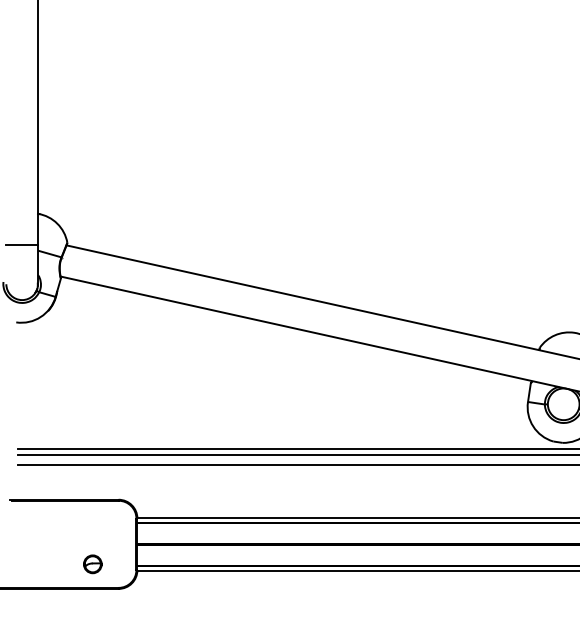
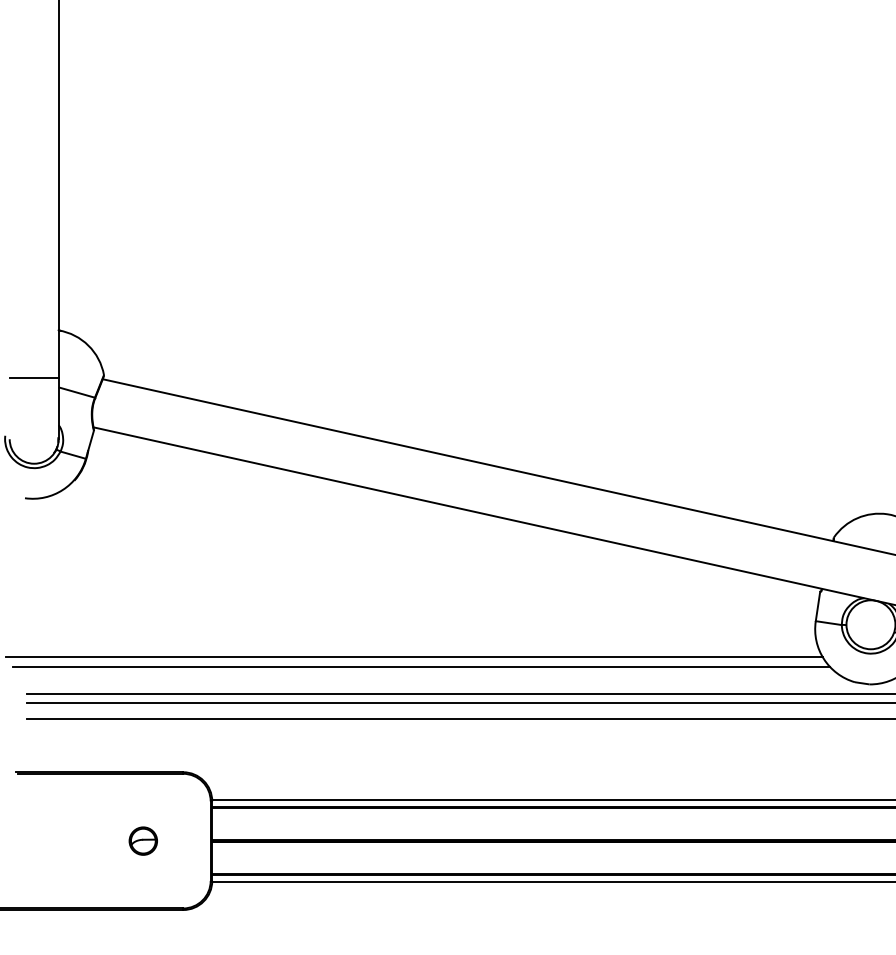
line: (268, 425) -> (414, 657), added
line: (272, 431) -> (420, 666), added
part: (92, 564) -> (142, 841), moved

